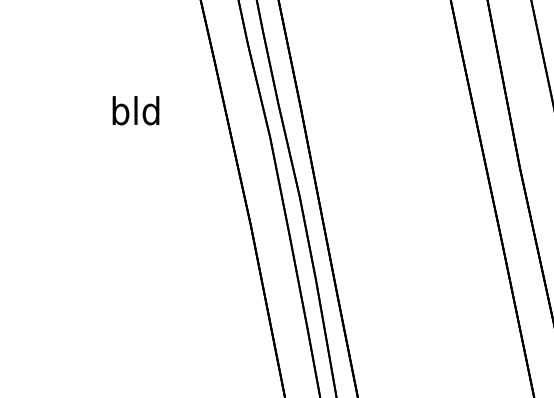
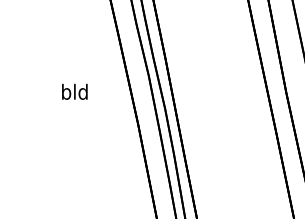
text: (135, 109) -> (74, 91), moved

